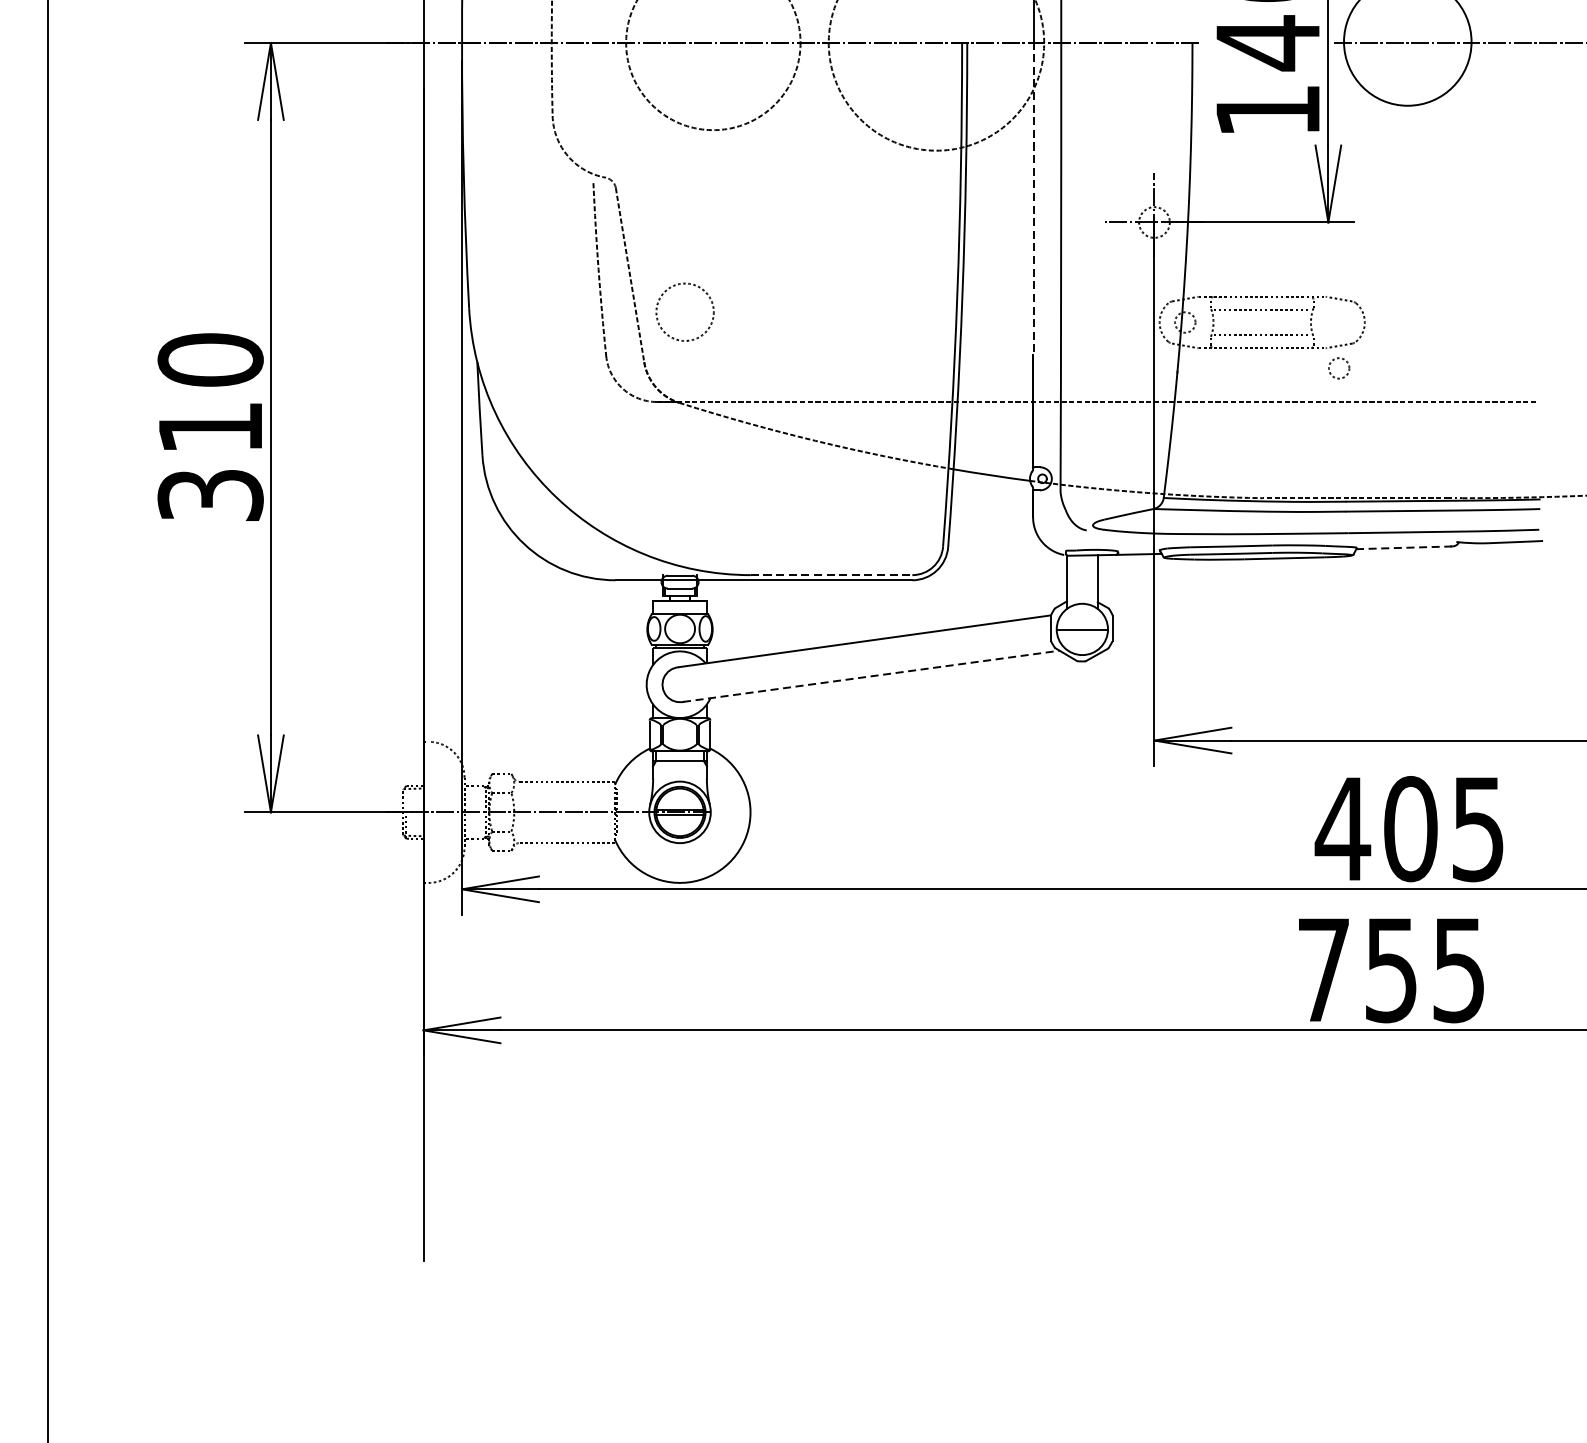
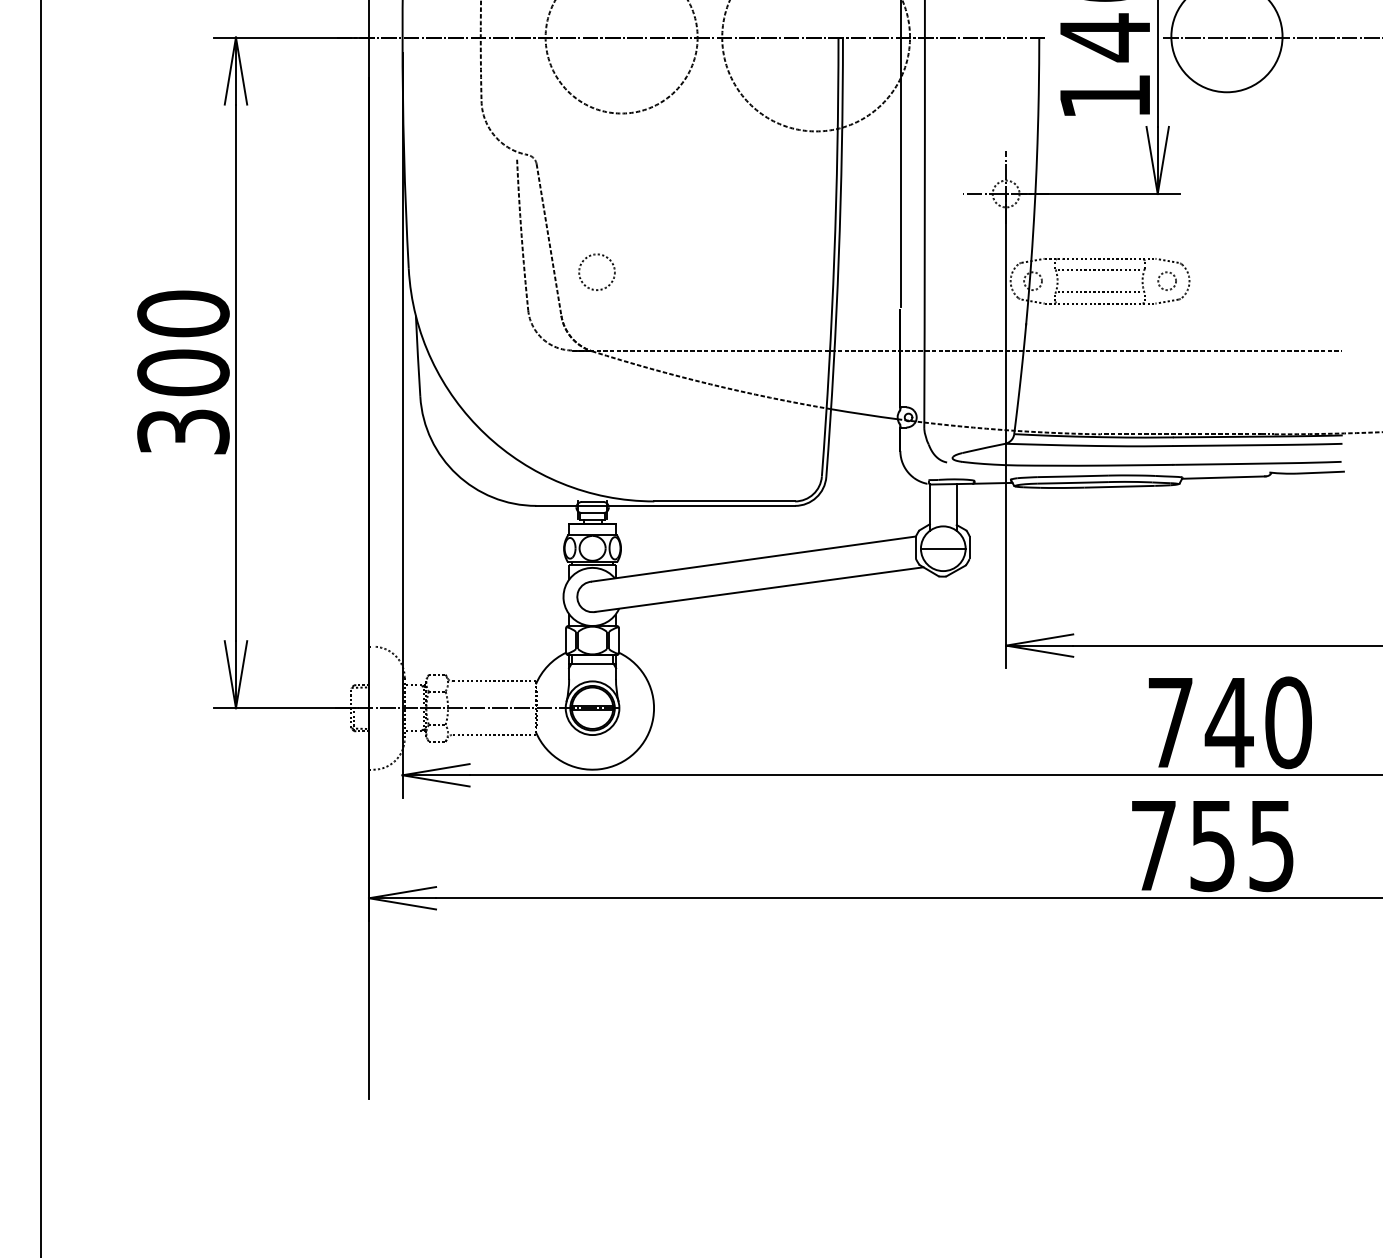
line: (1034, 197) -> (901, 172), dashed -> solid
circle: (684, 312) -> (596, 272), size x0.71
circle: (1338, 367) -> (1166, 280), moved
text: (210, 427) -> (183, 372), 310 -> 300
line: (1403, 547) -> (1223, 477), dashed -> solid
line: (832, 575) -> (725, 501), dashed -> solid
line: (871, 676) -> (759, 589), dashed -> solid
text: (1409, 828) -> (1228, 722), 405 -> 740

